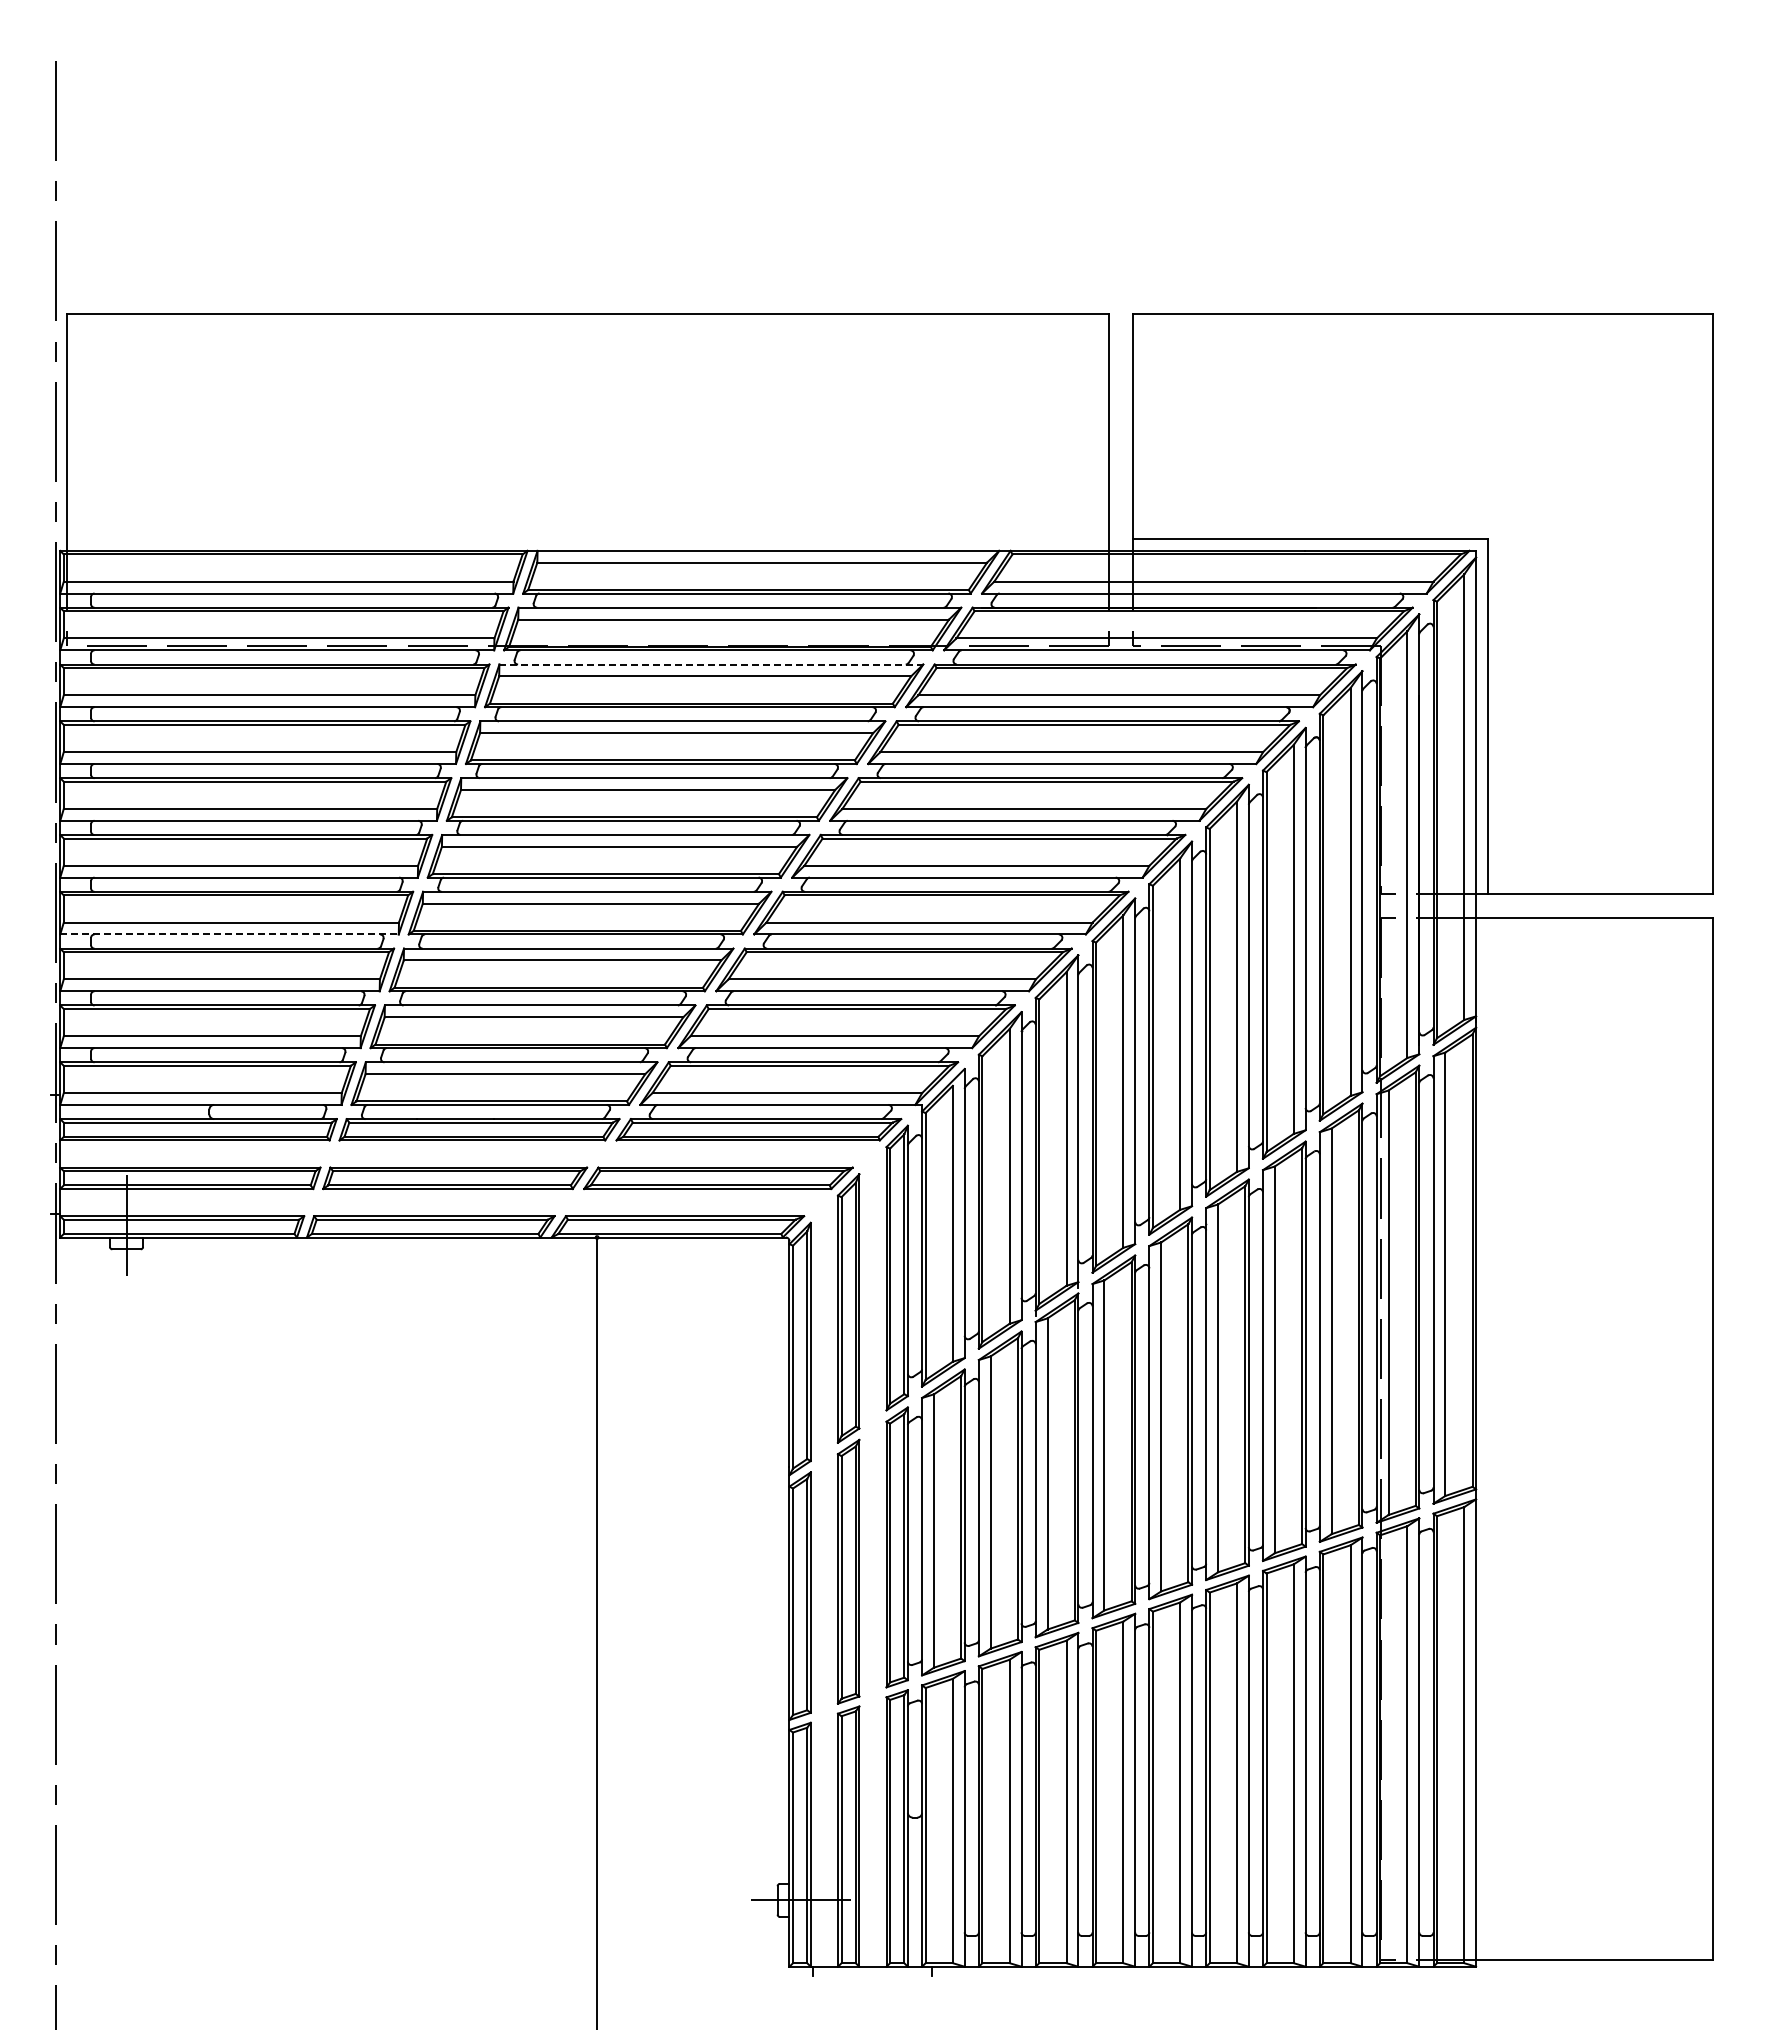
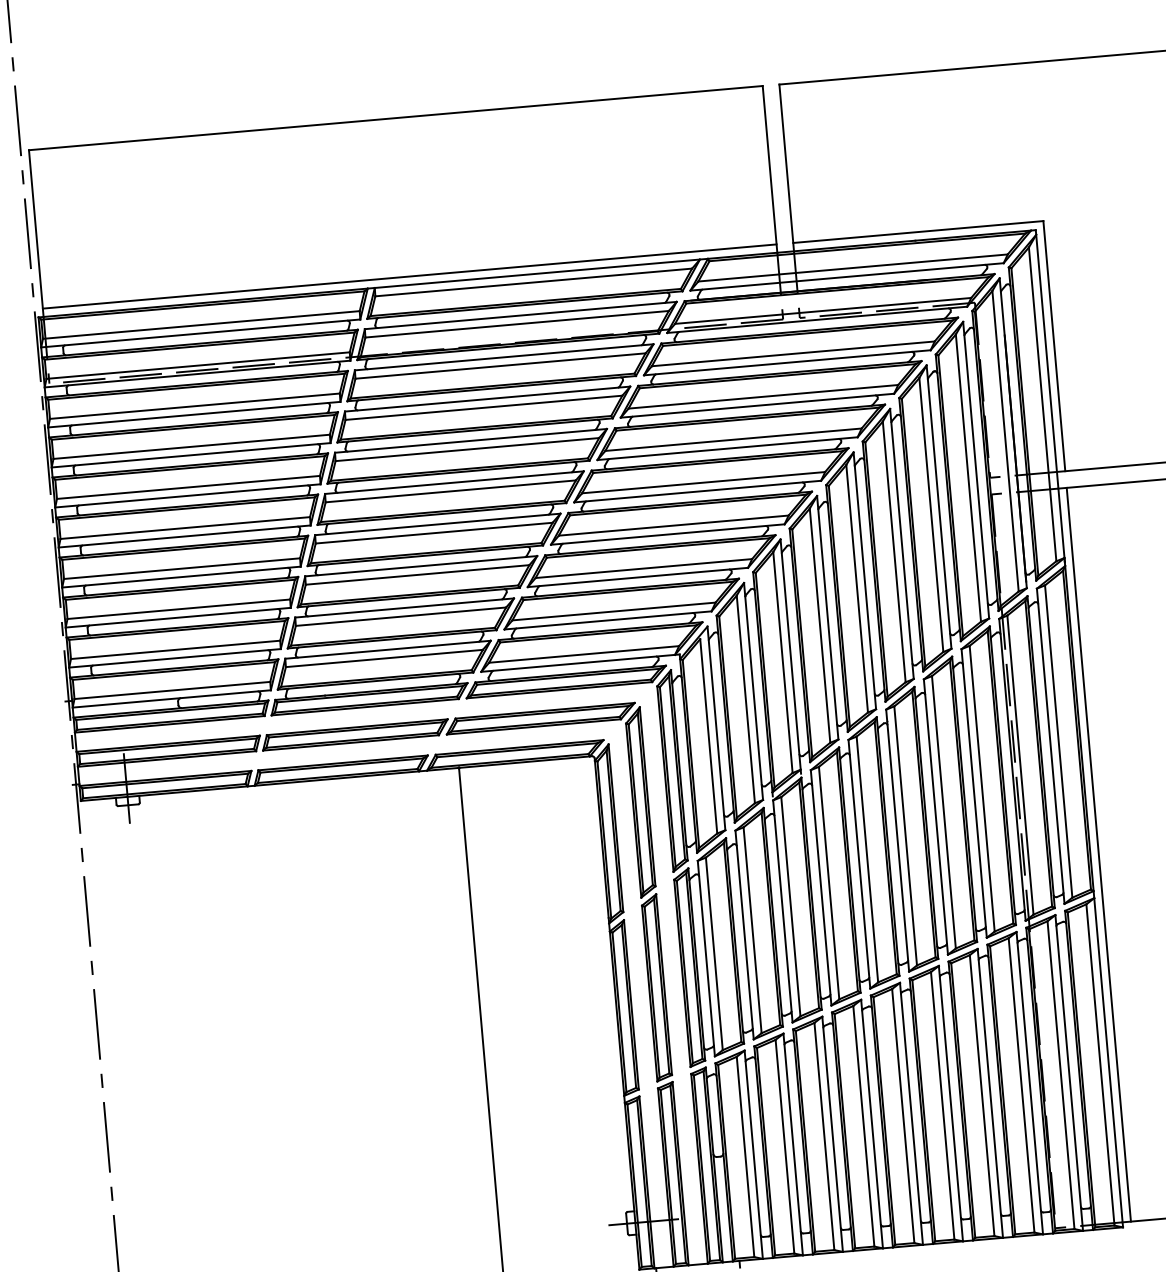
line: (588, 539) -> (409, 276), added
line: (711, 664) -> (504, 357), dashed -> solid
line: (230, 934) -> (182, 577), dashed -> solid
line: (1487, 1438) -> (1098, 854), added

